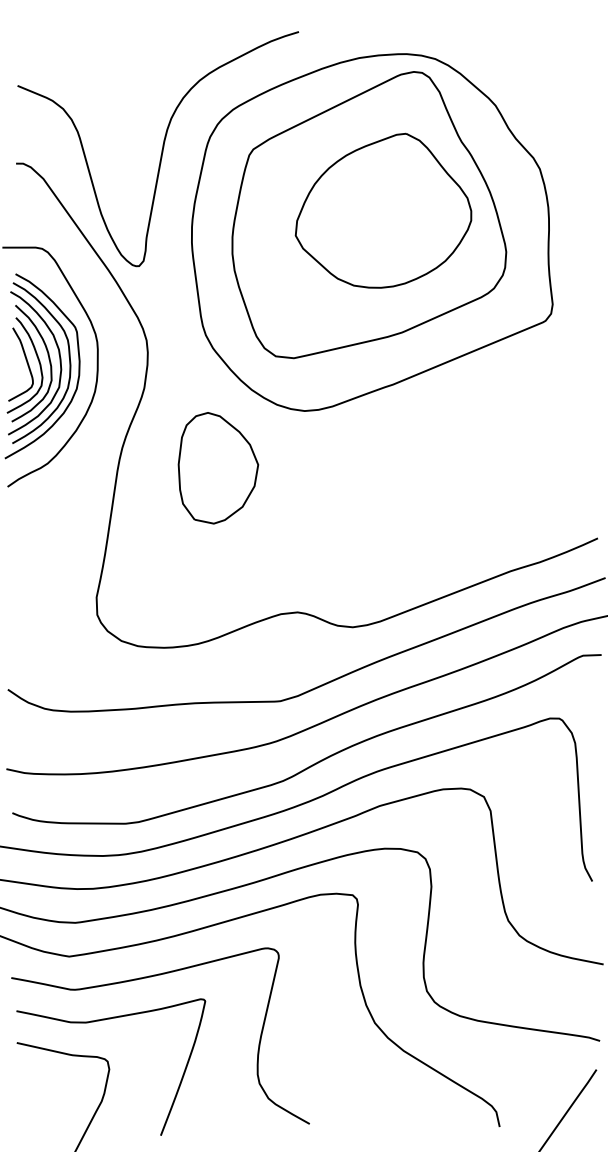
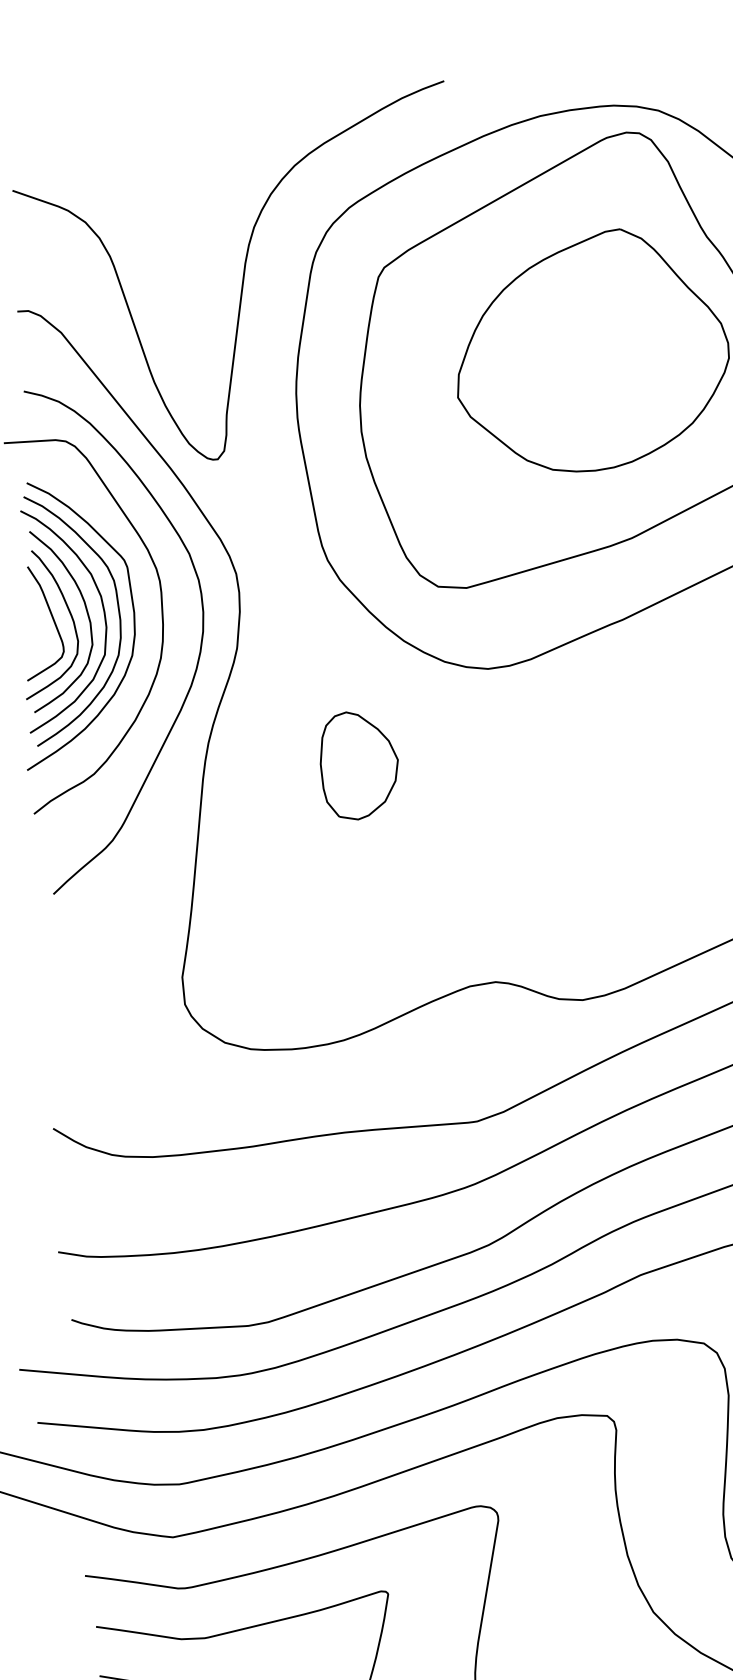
curve: (119, 388) -> (198, 651), added
part: (218, 467) -> (359, 764), size x0.62

